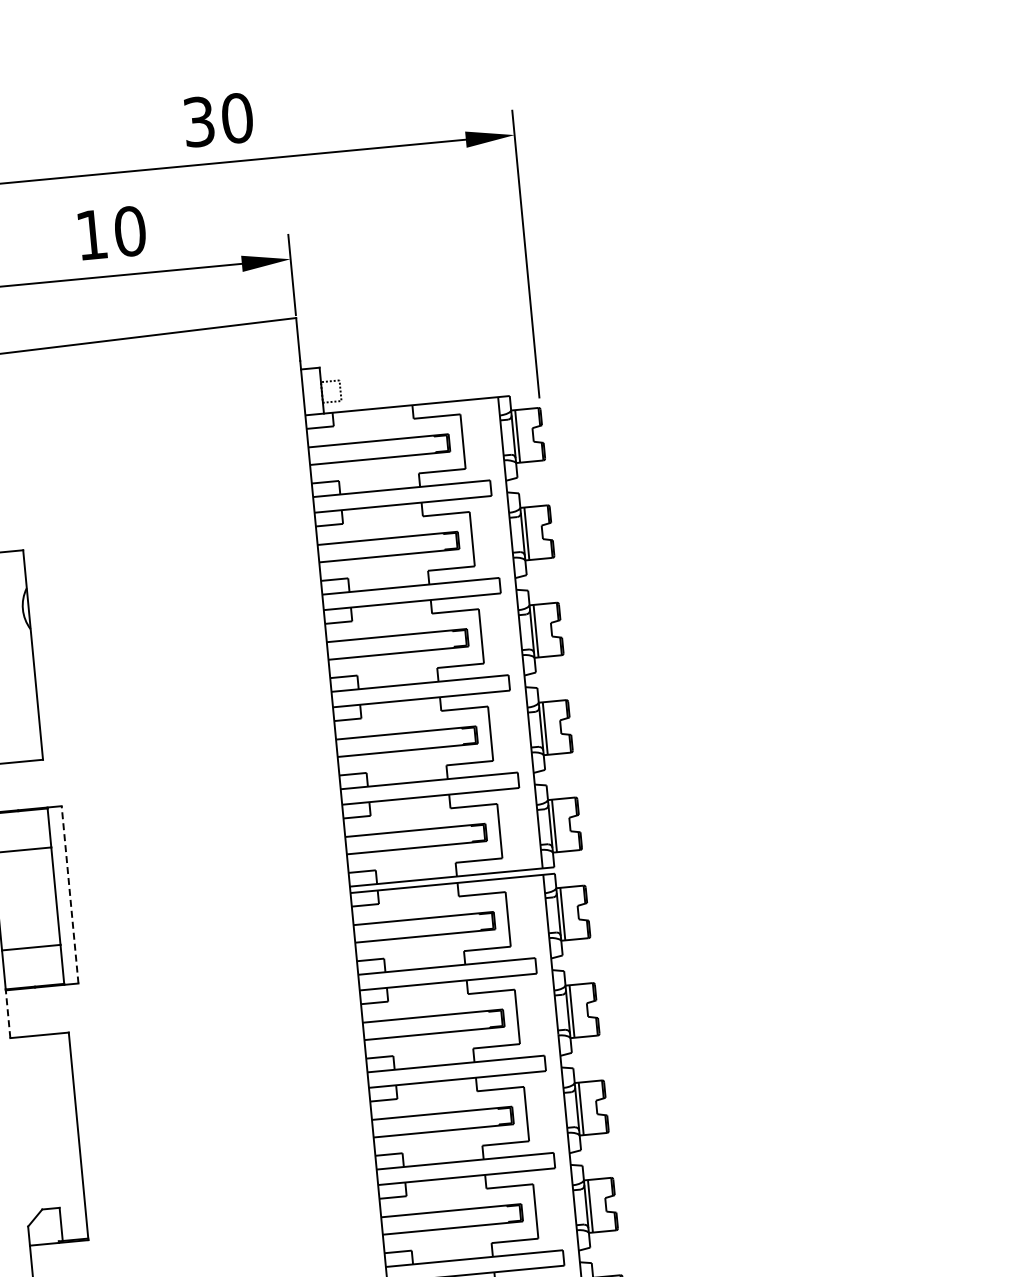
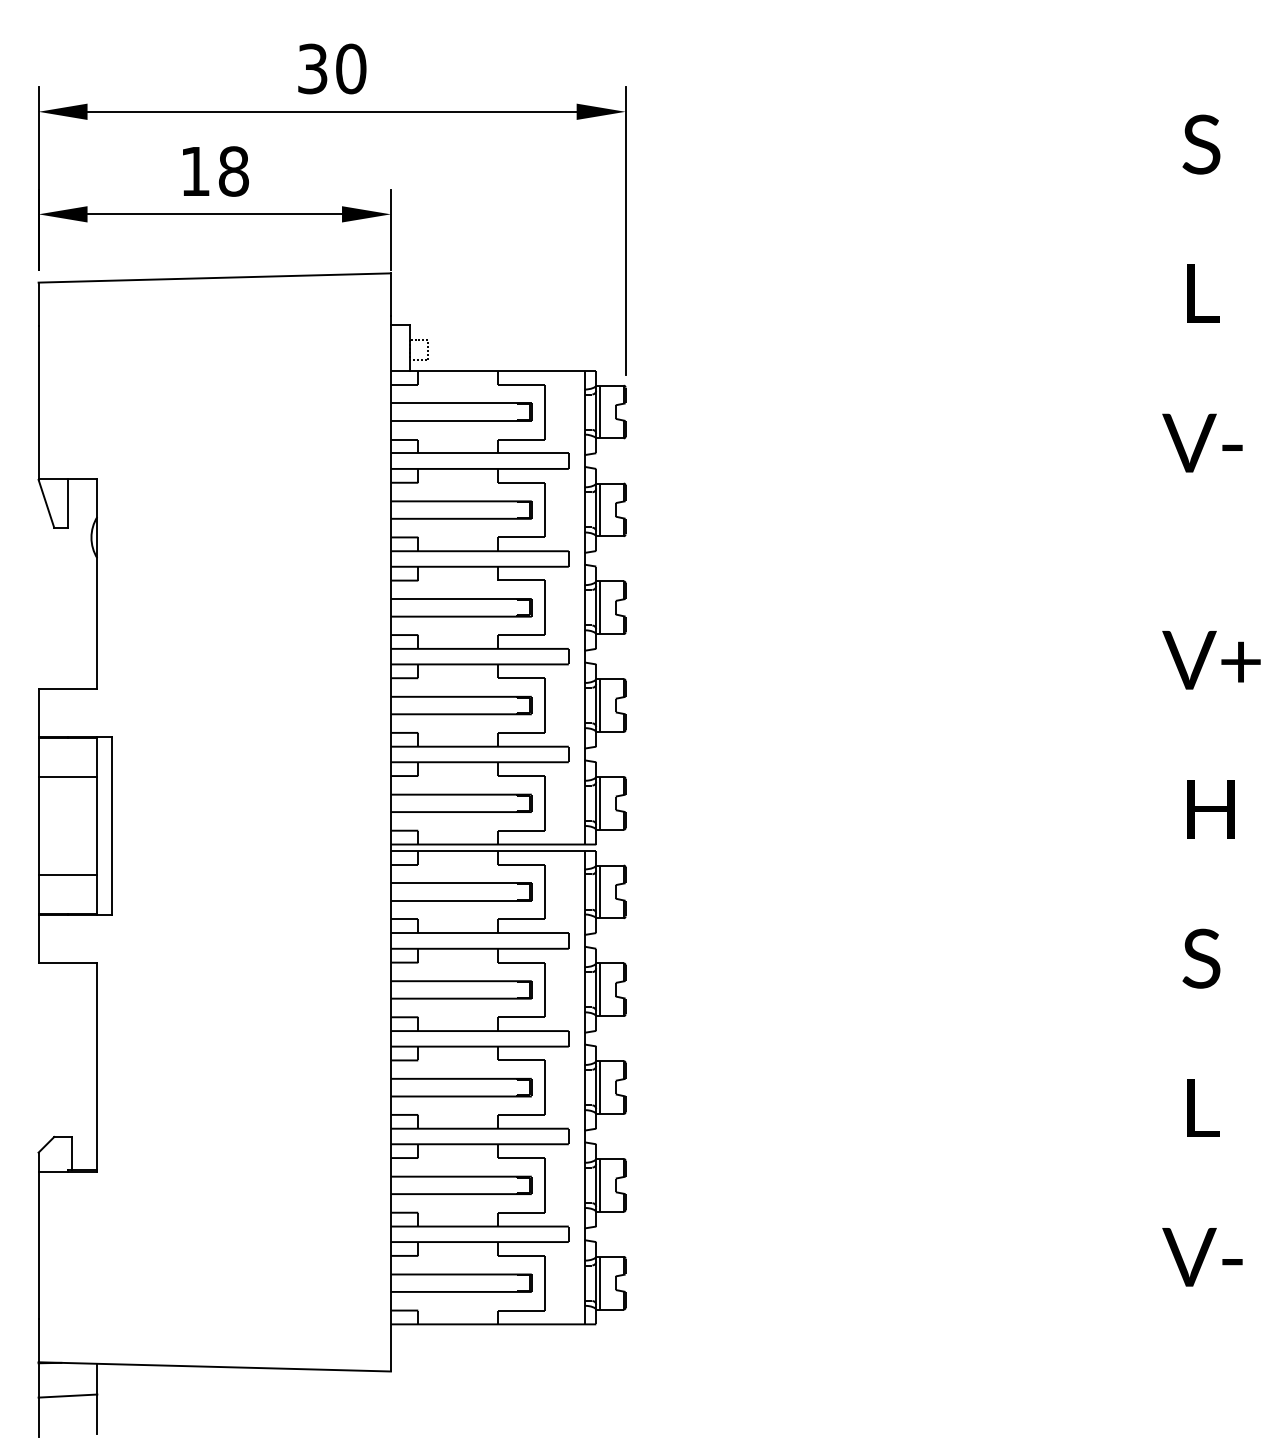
text: (129, 231) -> (233, 171), 10 -> 18
line: (69, 893) -> (111, 825), dashed -> solid
line: (7, 1014) -> (38, 939), dashed -> solid

